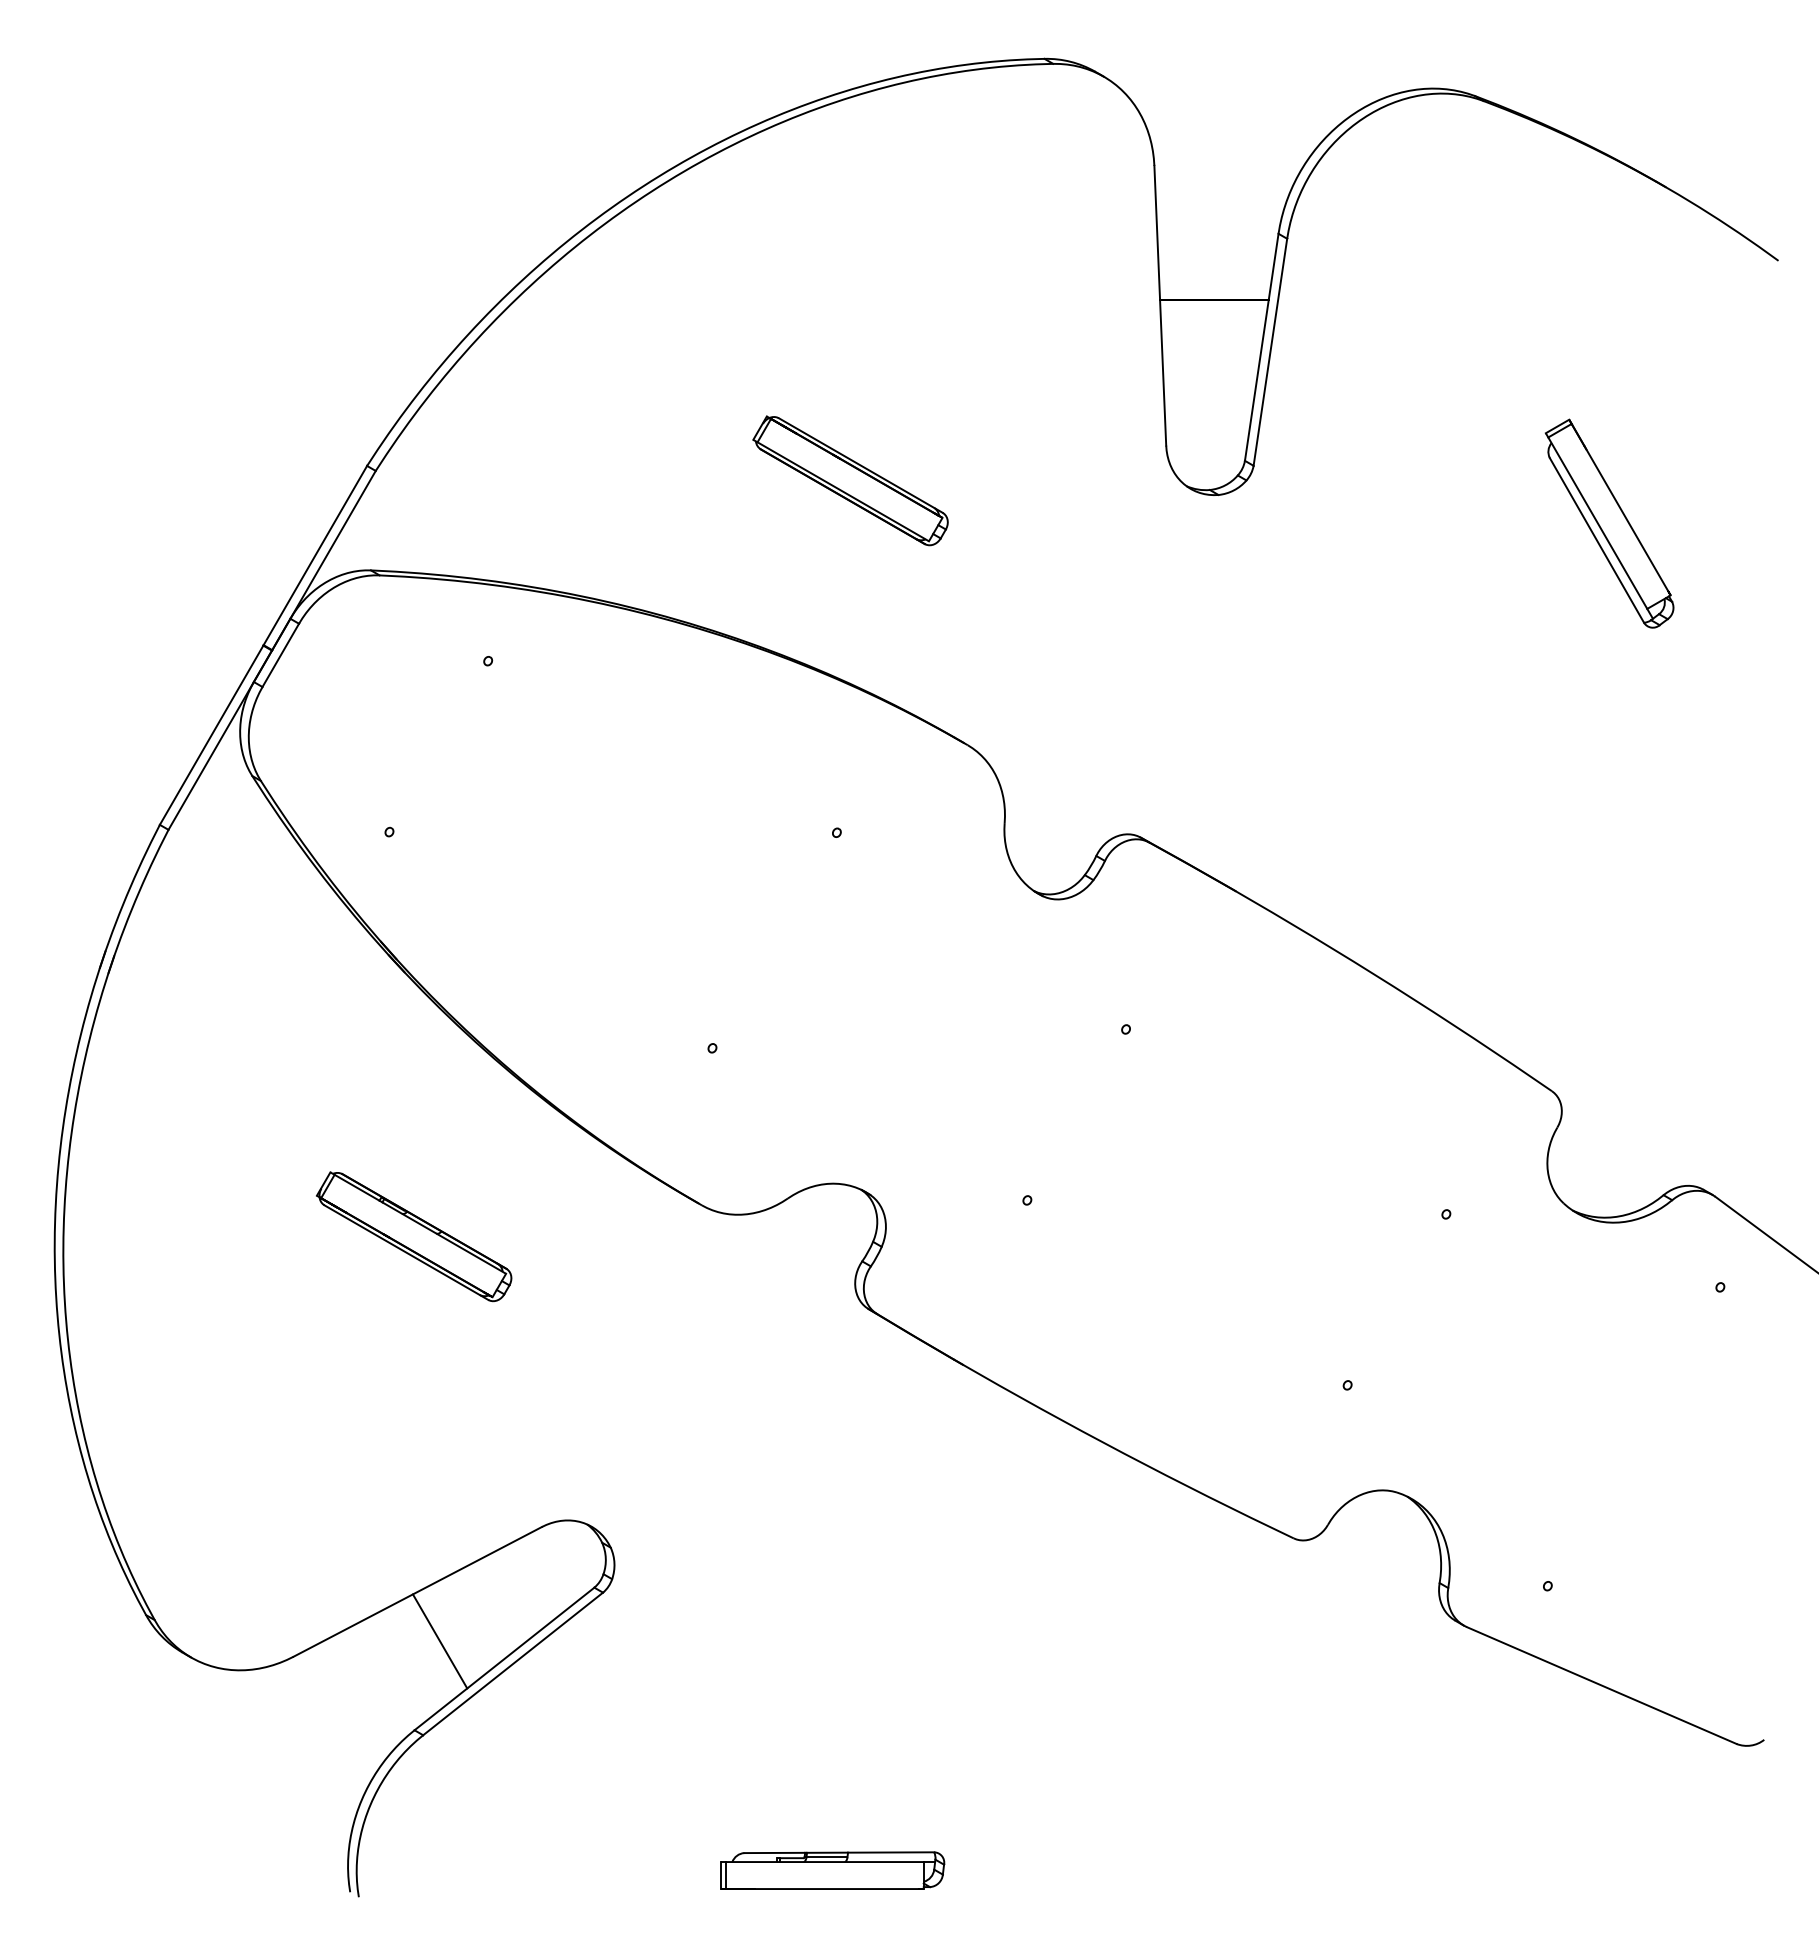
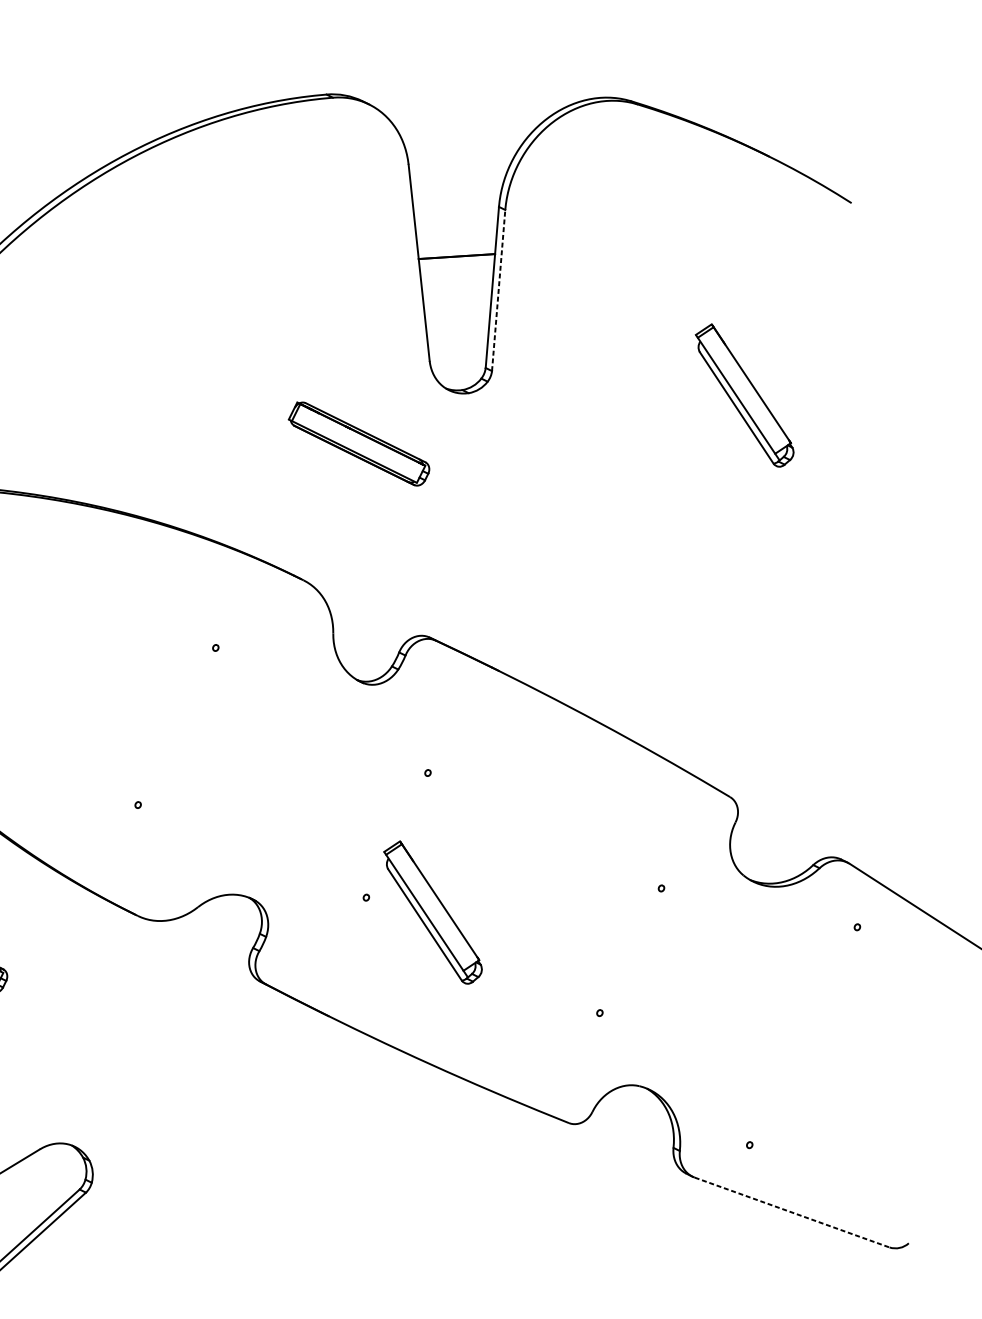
line: (1270, 352) -> (498, 290), solid -> dashed
part: (850, 480) -> (359, 443), moved
part: (1120, 1227) -> (433, 912), added
line: (1601, 1685) -> (791, 1212), solid -> dashed

